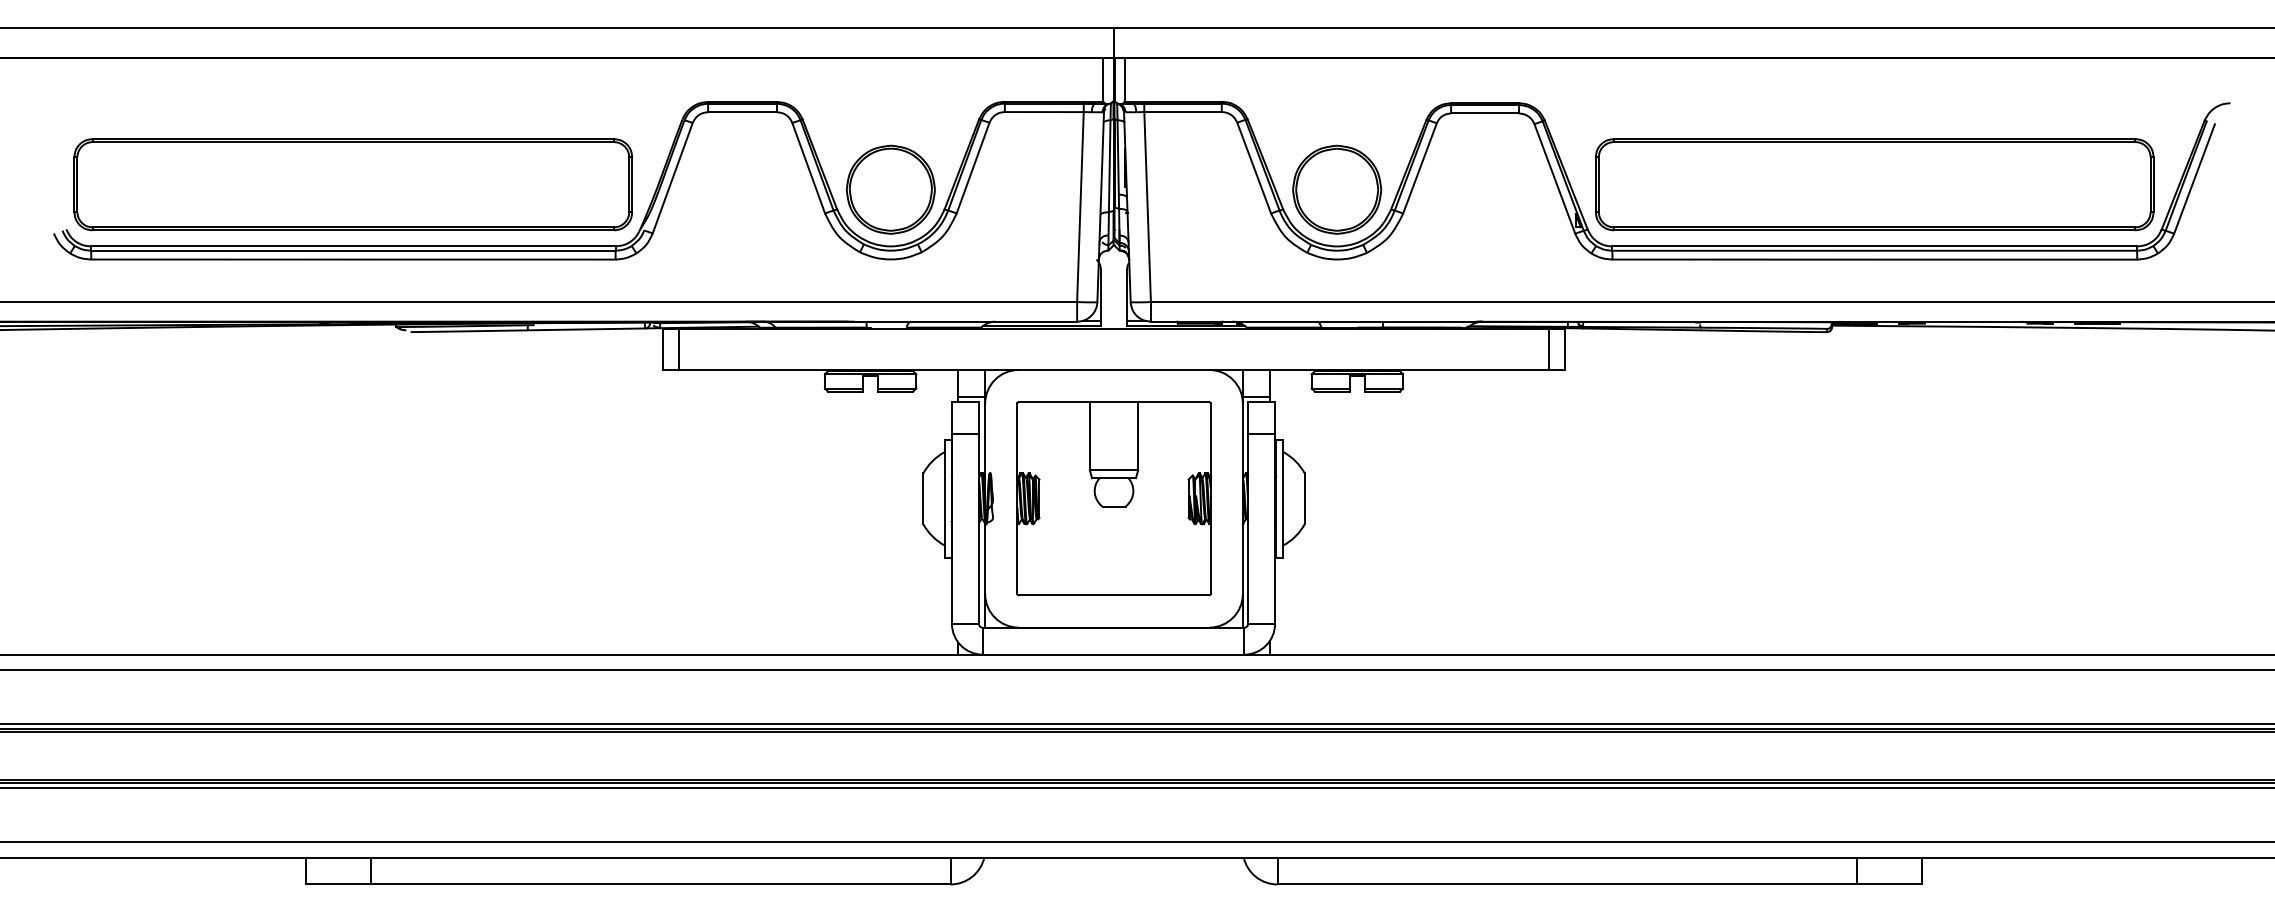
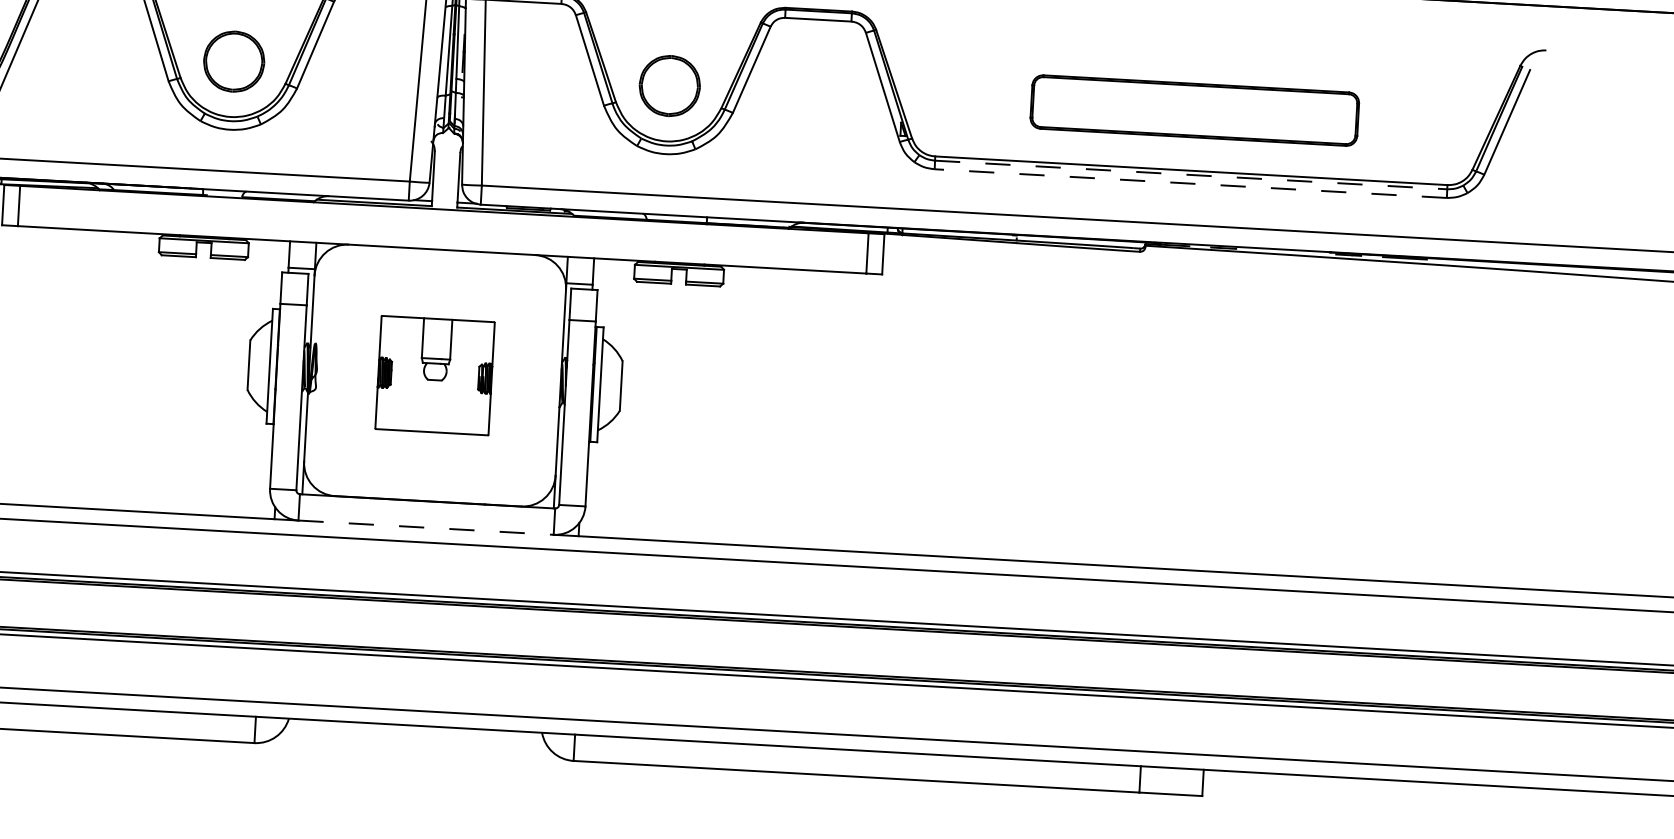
part: (1874, 184) -> (1194, 110), size x0.6
part: (890, 189) -> (233, 61), size x0.7
part: (1337, 189) -> (670, 85), size x0.7
line: (1875, 250) -> (1191, 174), solid -> dashed
line: (1874, 259) -> (1190, 183), solid -> dashed
part: (1113, 498) -> (434, 375), size x0.6
line: (1113, 654) -> (426, 527), solid -> dashed

